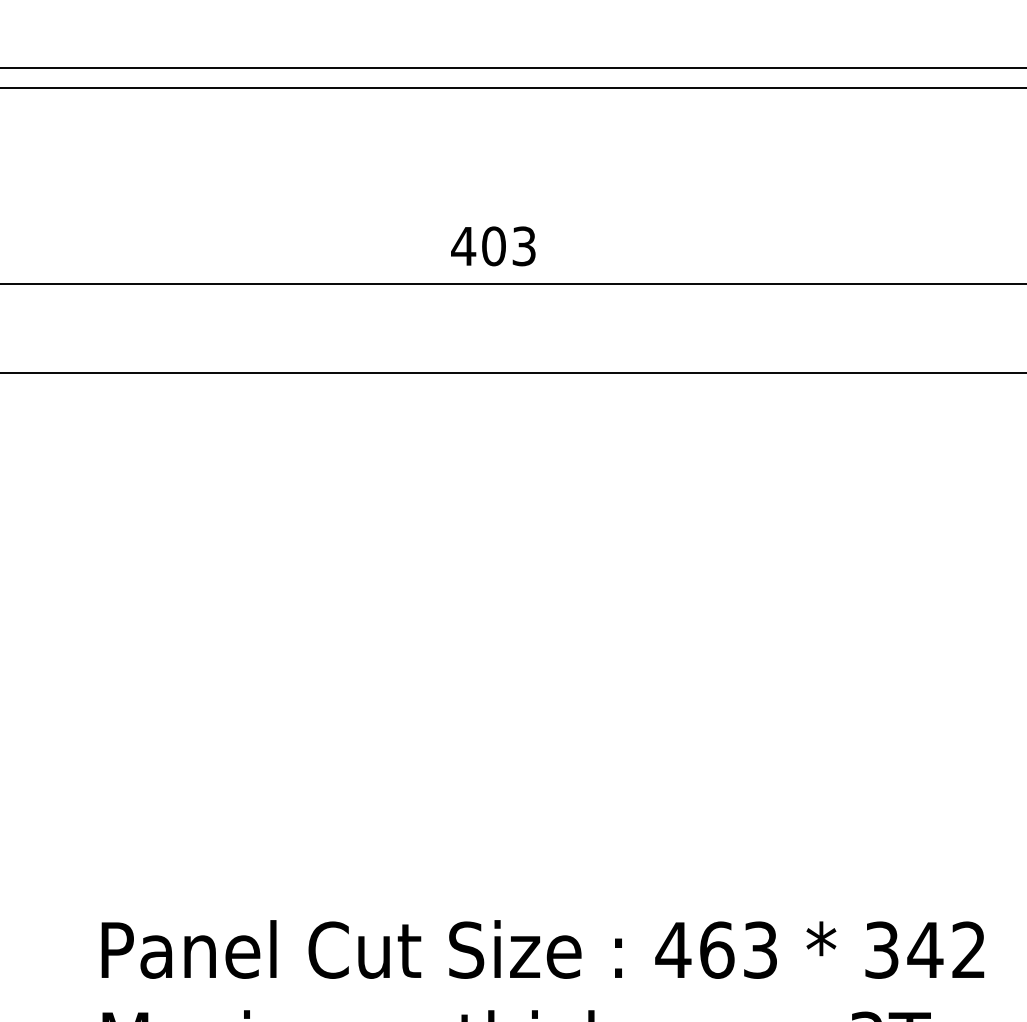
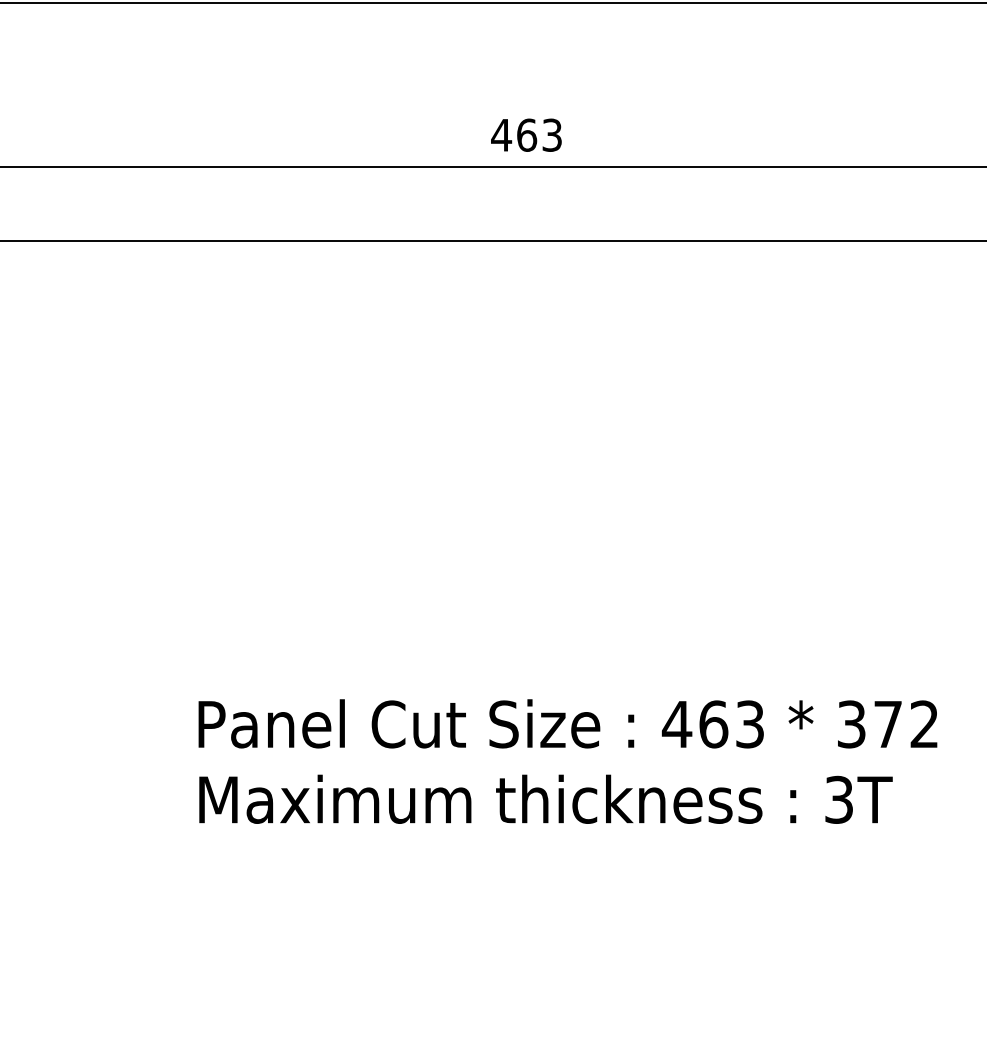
text: (494, 245) -> (527, 134), 403 -> 463
text: (924, 950) -> (887, 724), 342 -> 372

